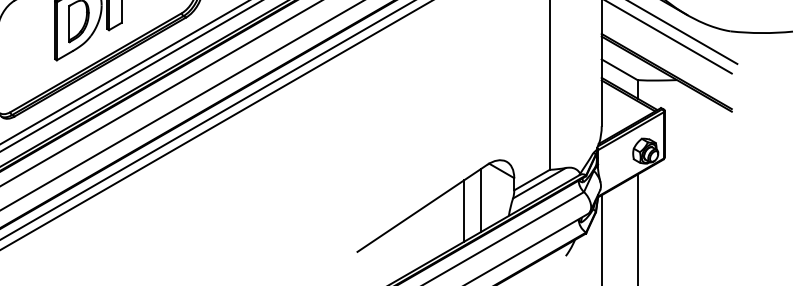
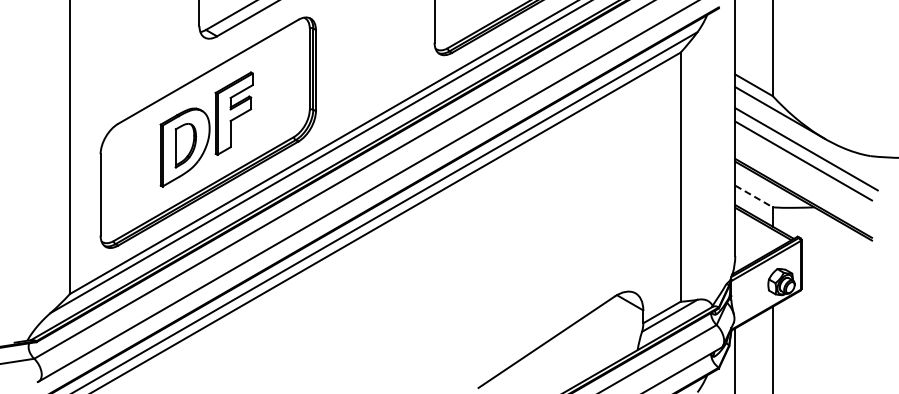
line: (620, 69) -> (754, 196), solid -> dashed
line: (481, 200) -> (608, 333), removed
line: (464, 210) -> (590, 344), removed

